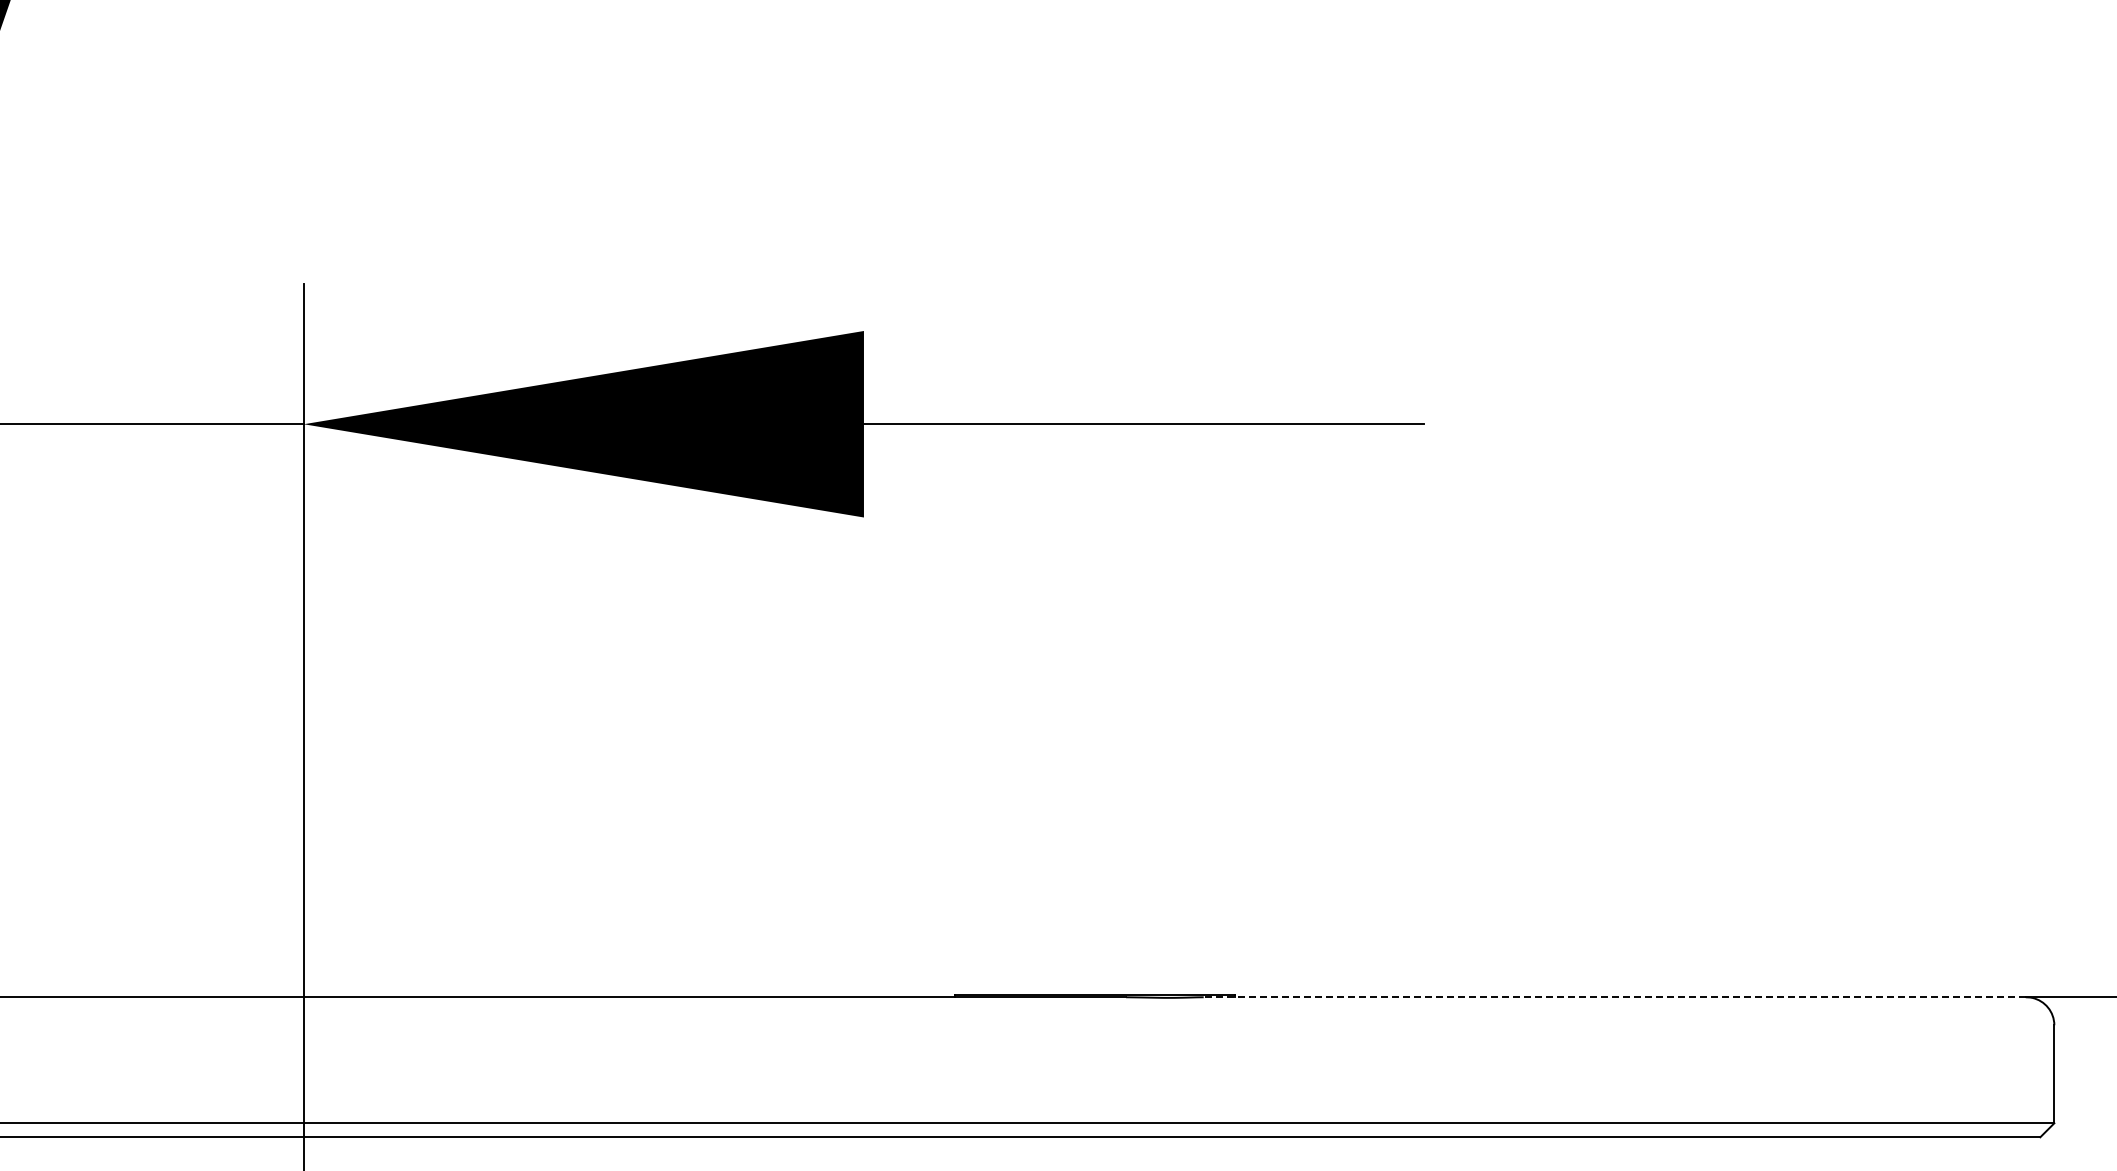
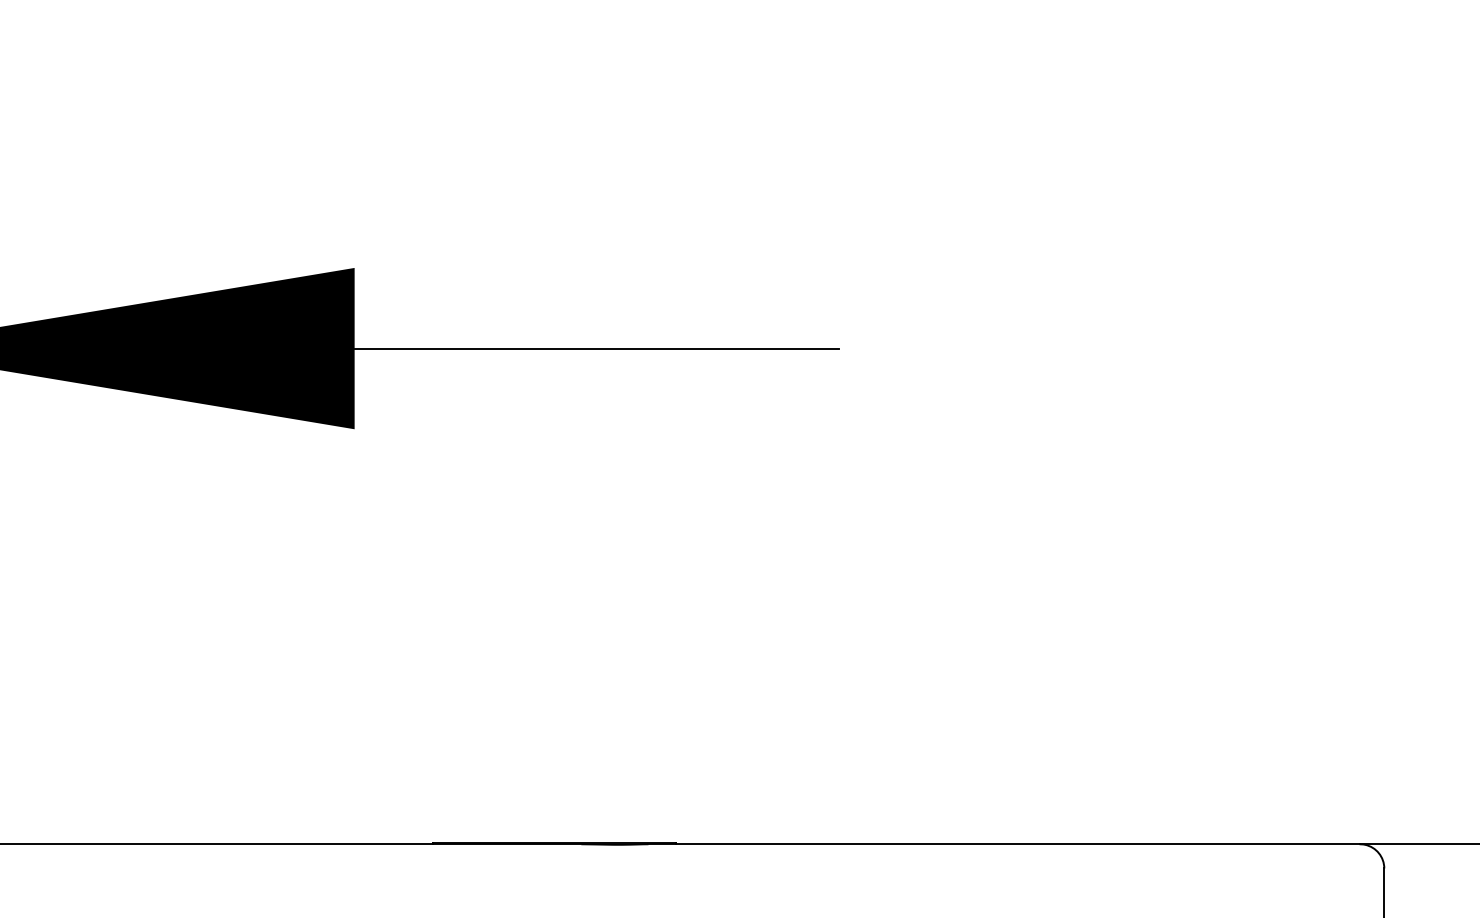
line: (1614, 997) -> (1003, 844), dashed -> solid

